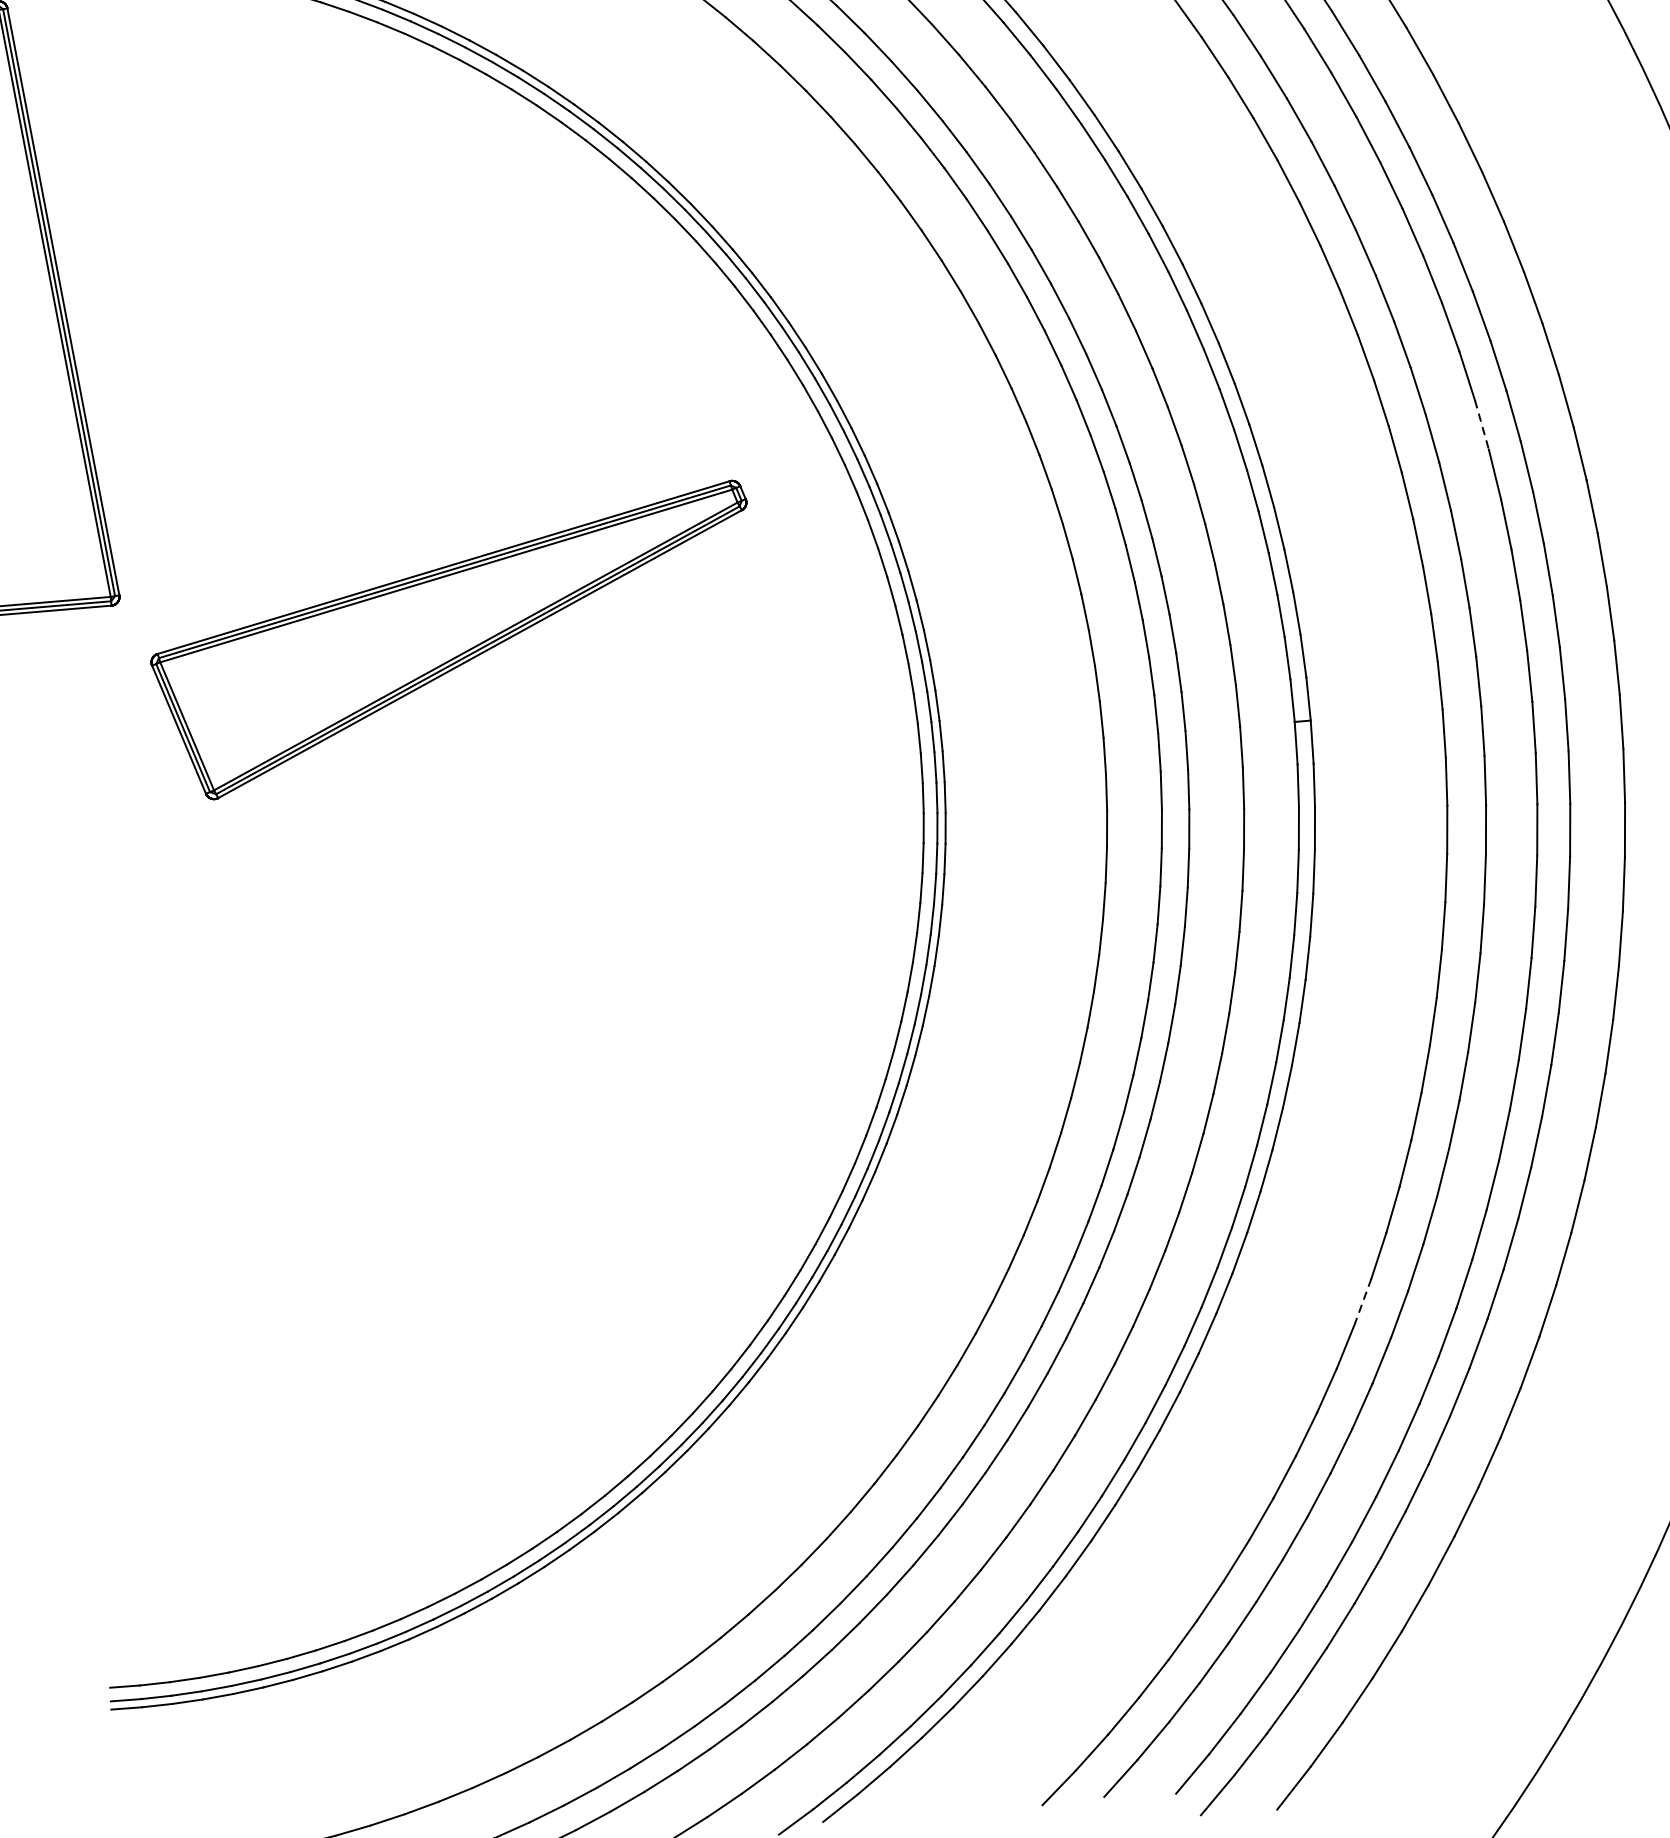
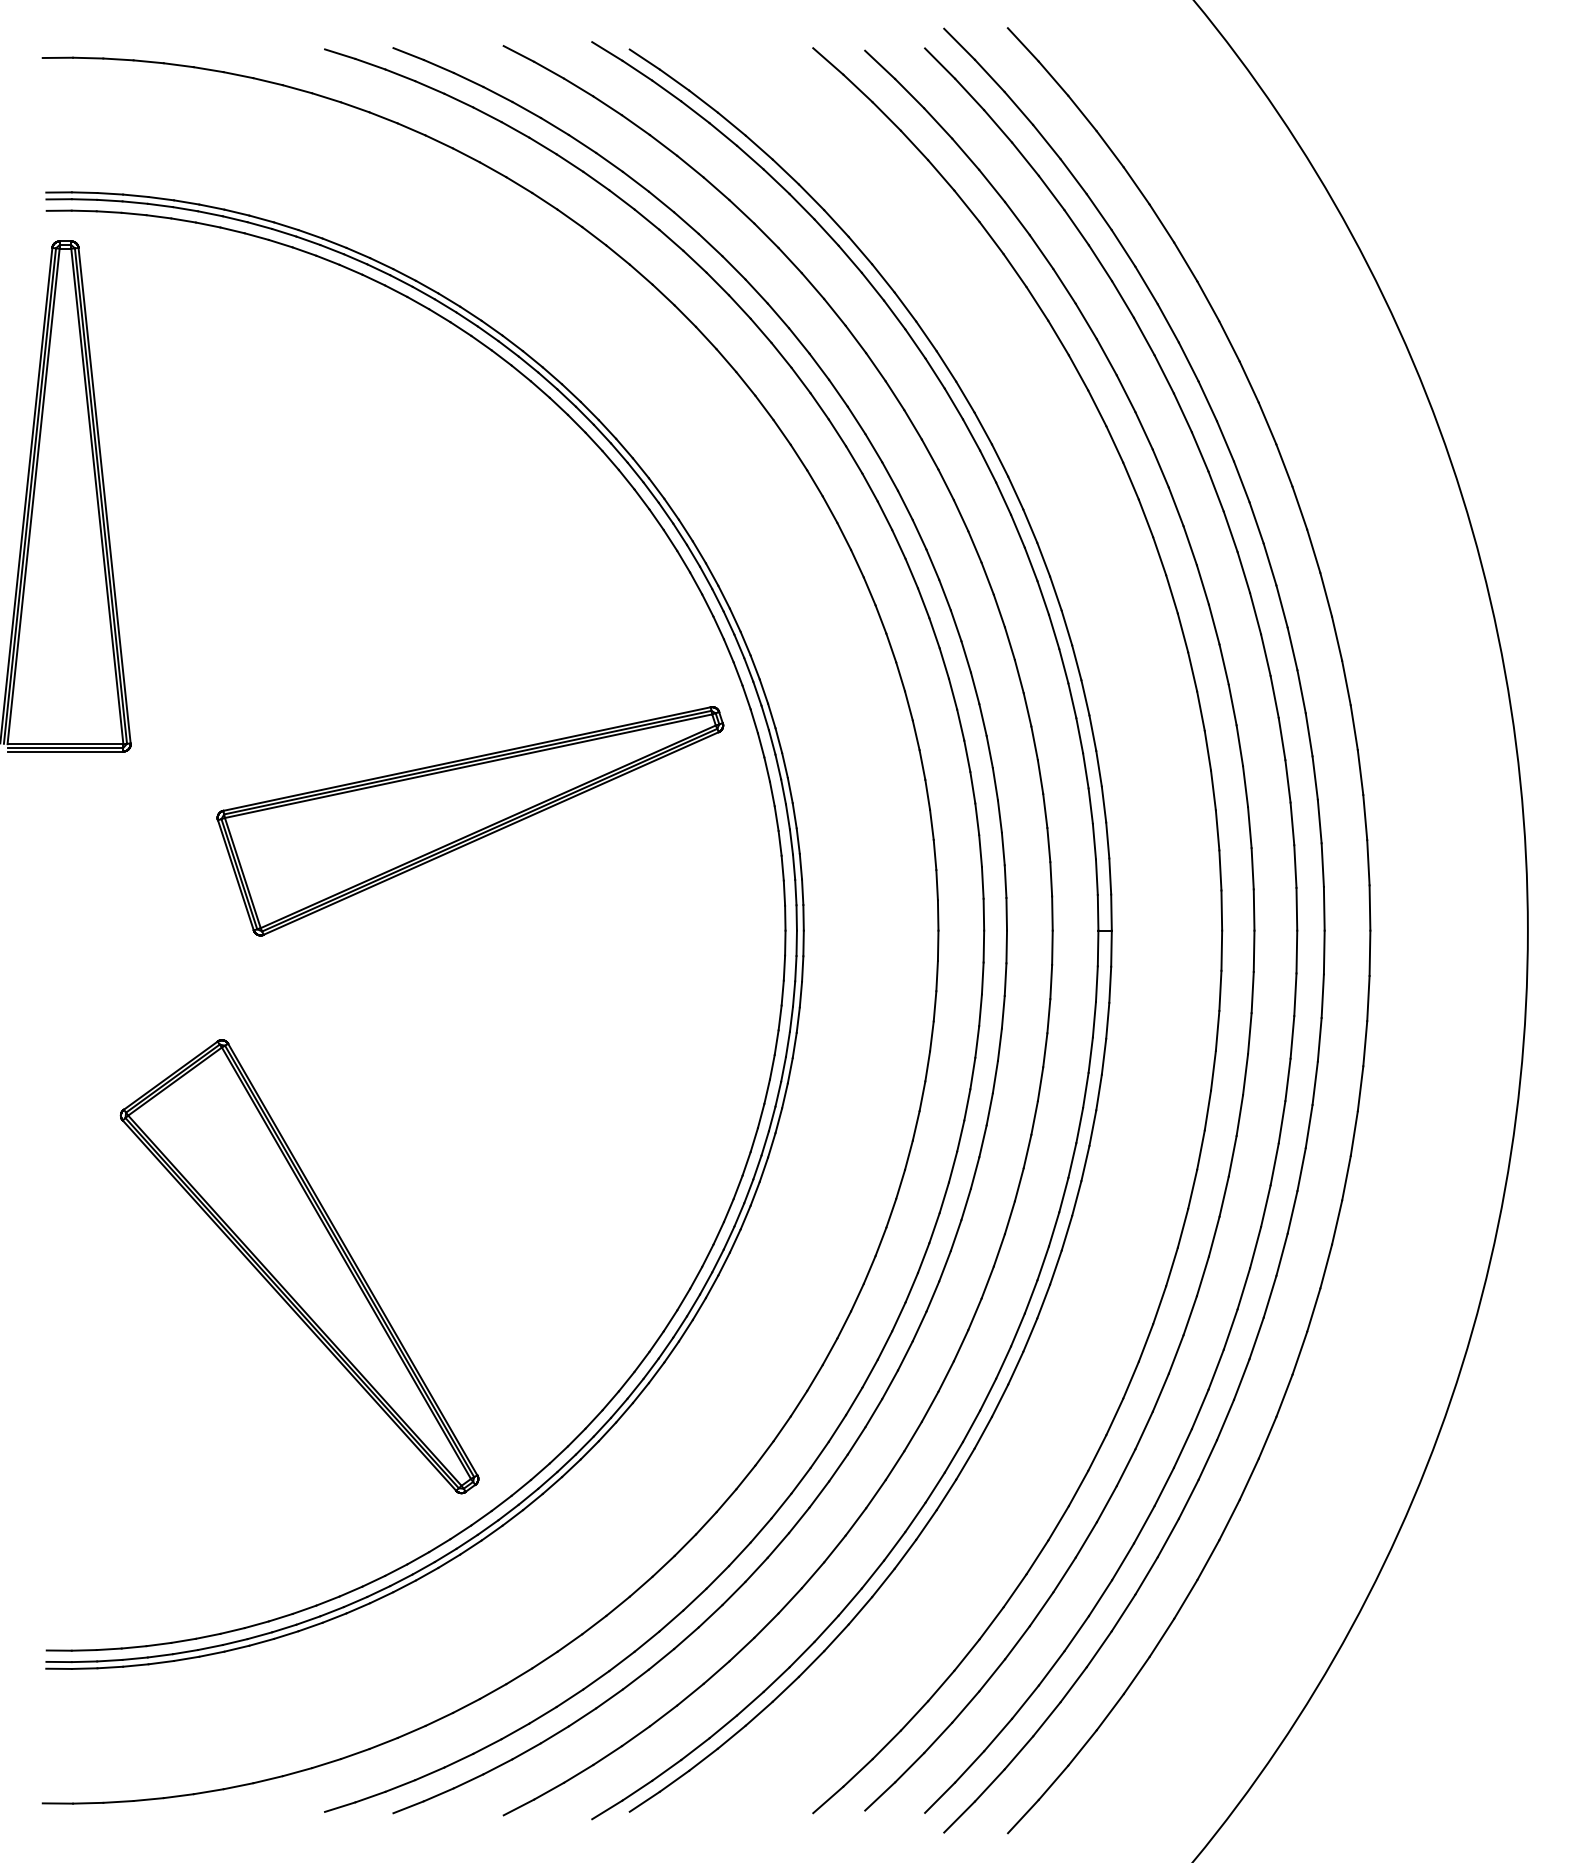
line: (1481, 425) -> (1274, 697), dashed -> solid
part: (454, 641) -> (470, 821), moved
part: (373, 1203) -> (299, 1266), added
line: (1362, 1302) -> (1114, 1417), dashed -> solid

